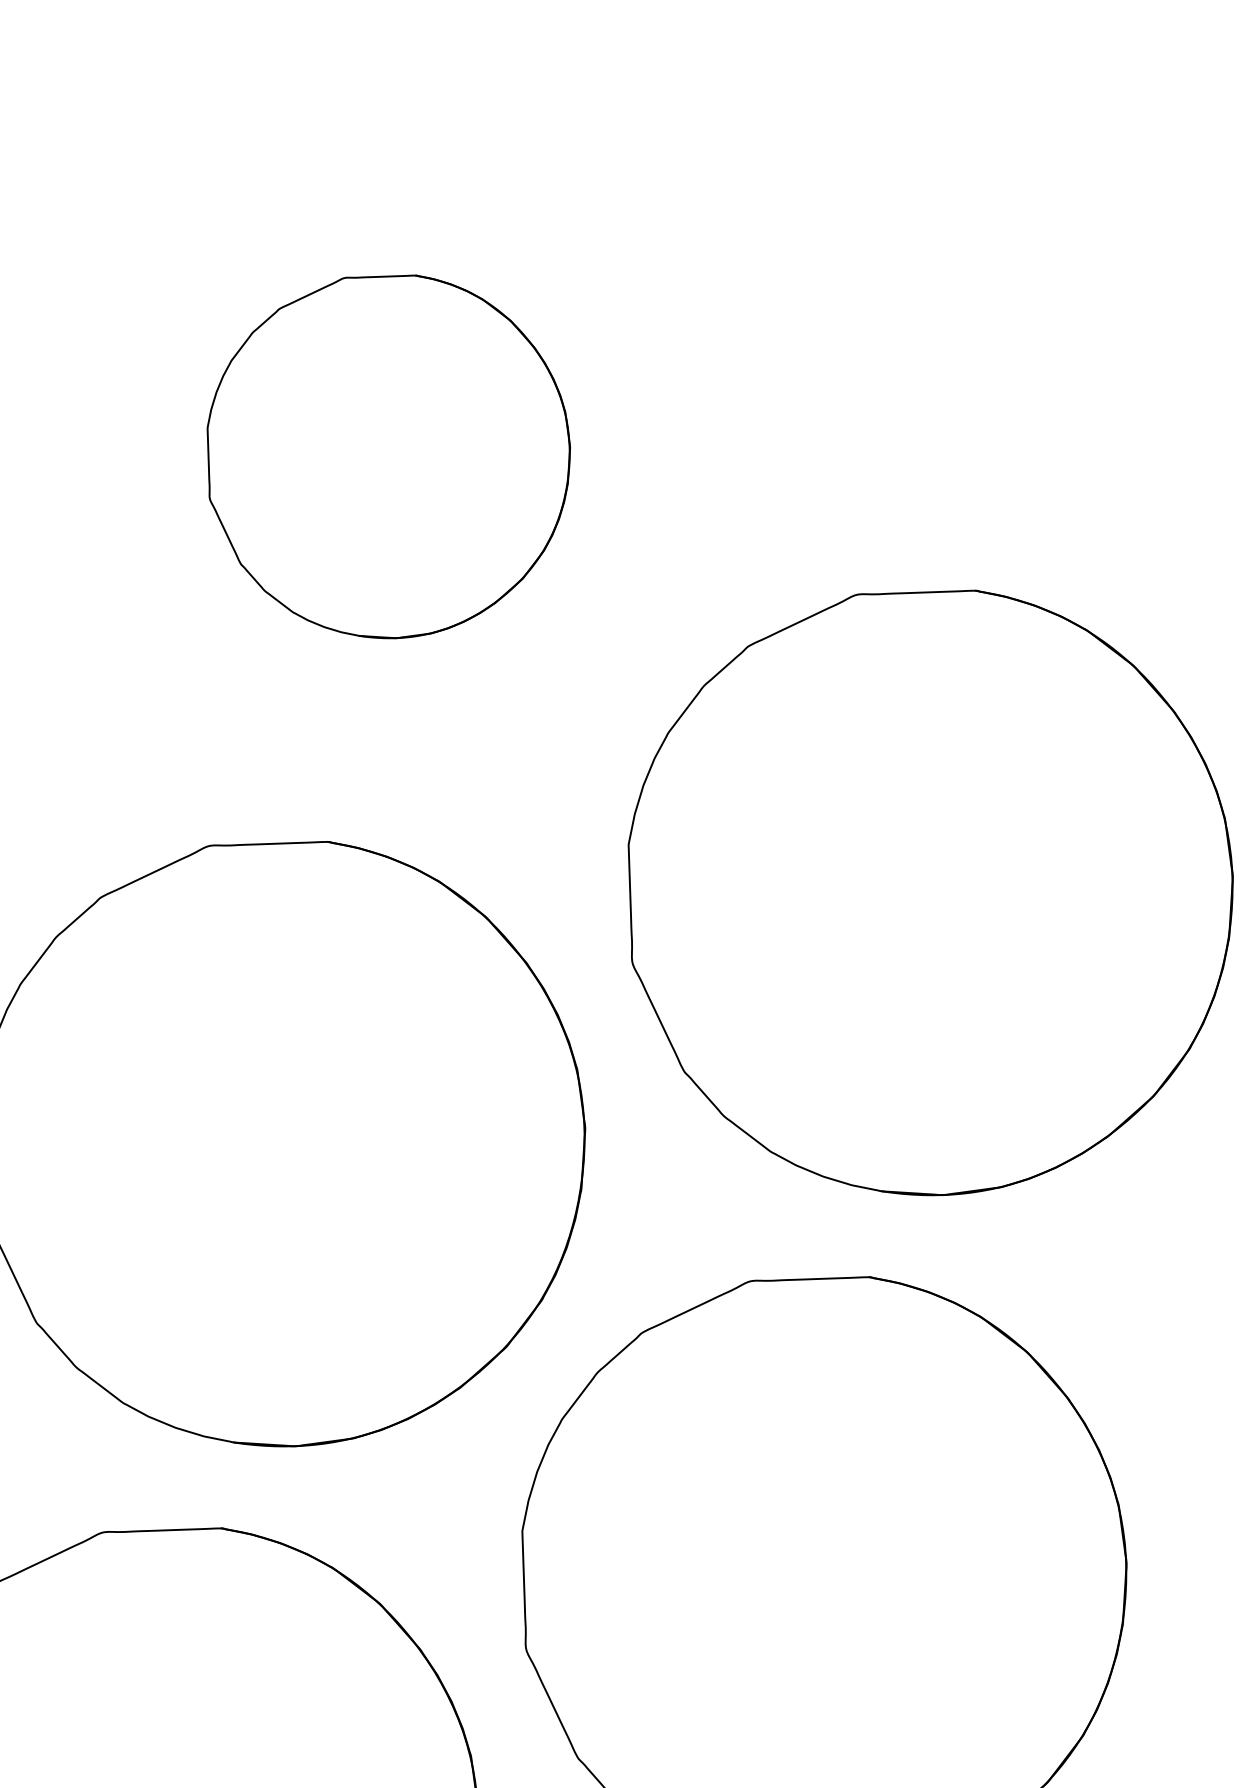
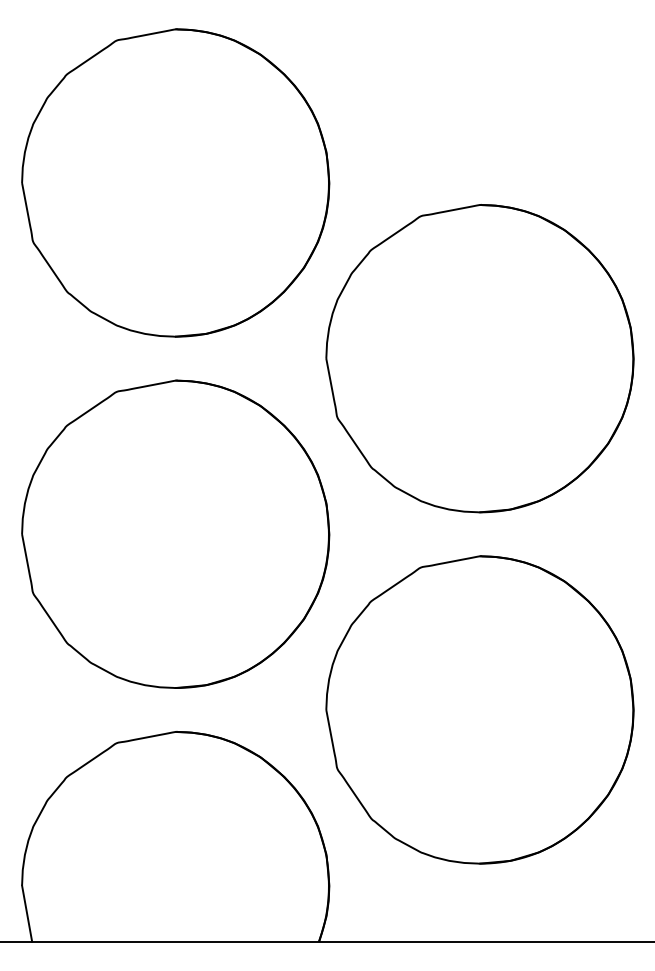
part: (387, 454) -> (175, 182), size x1.67

